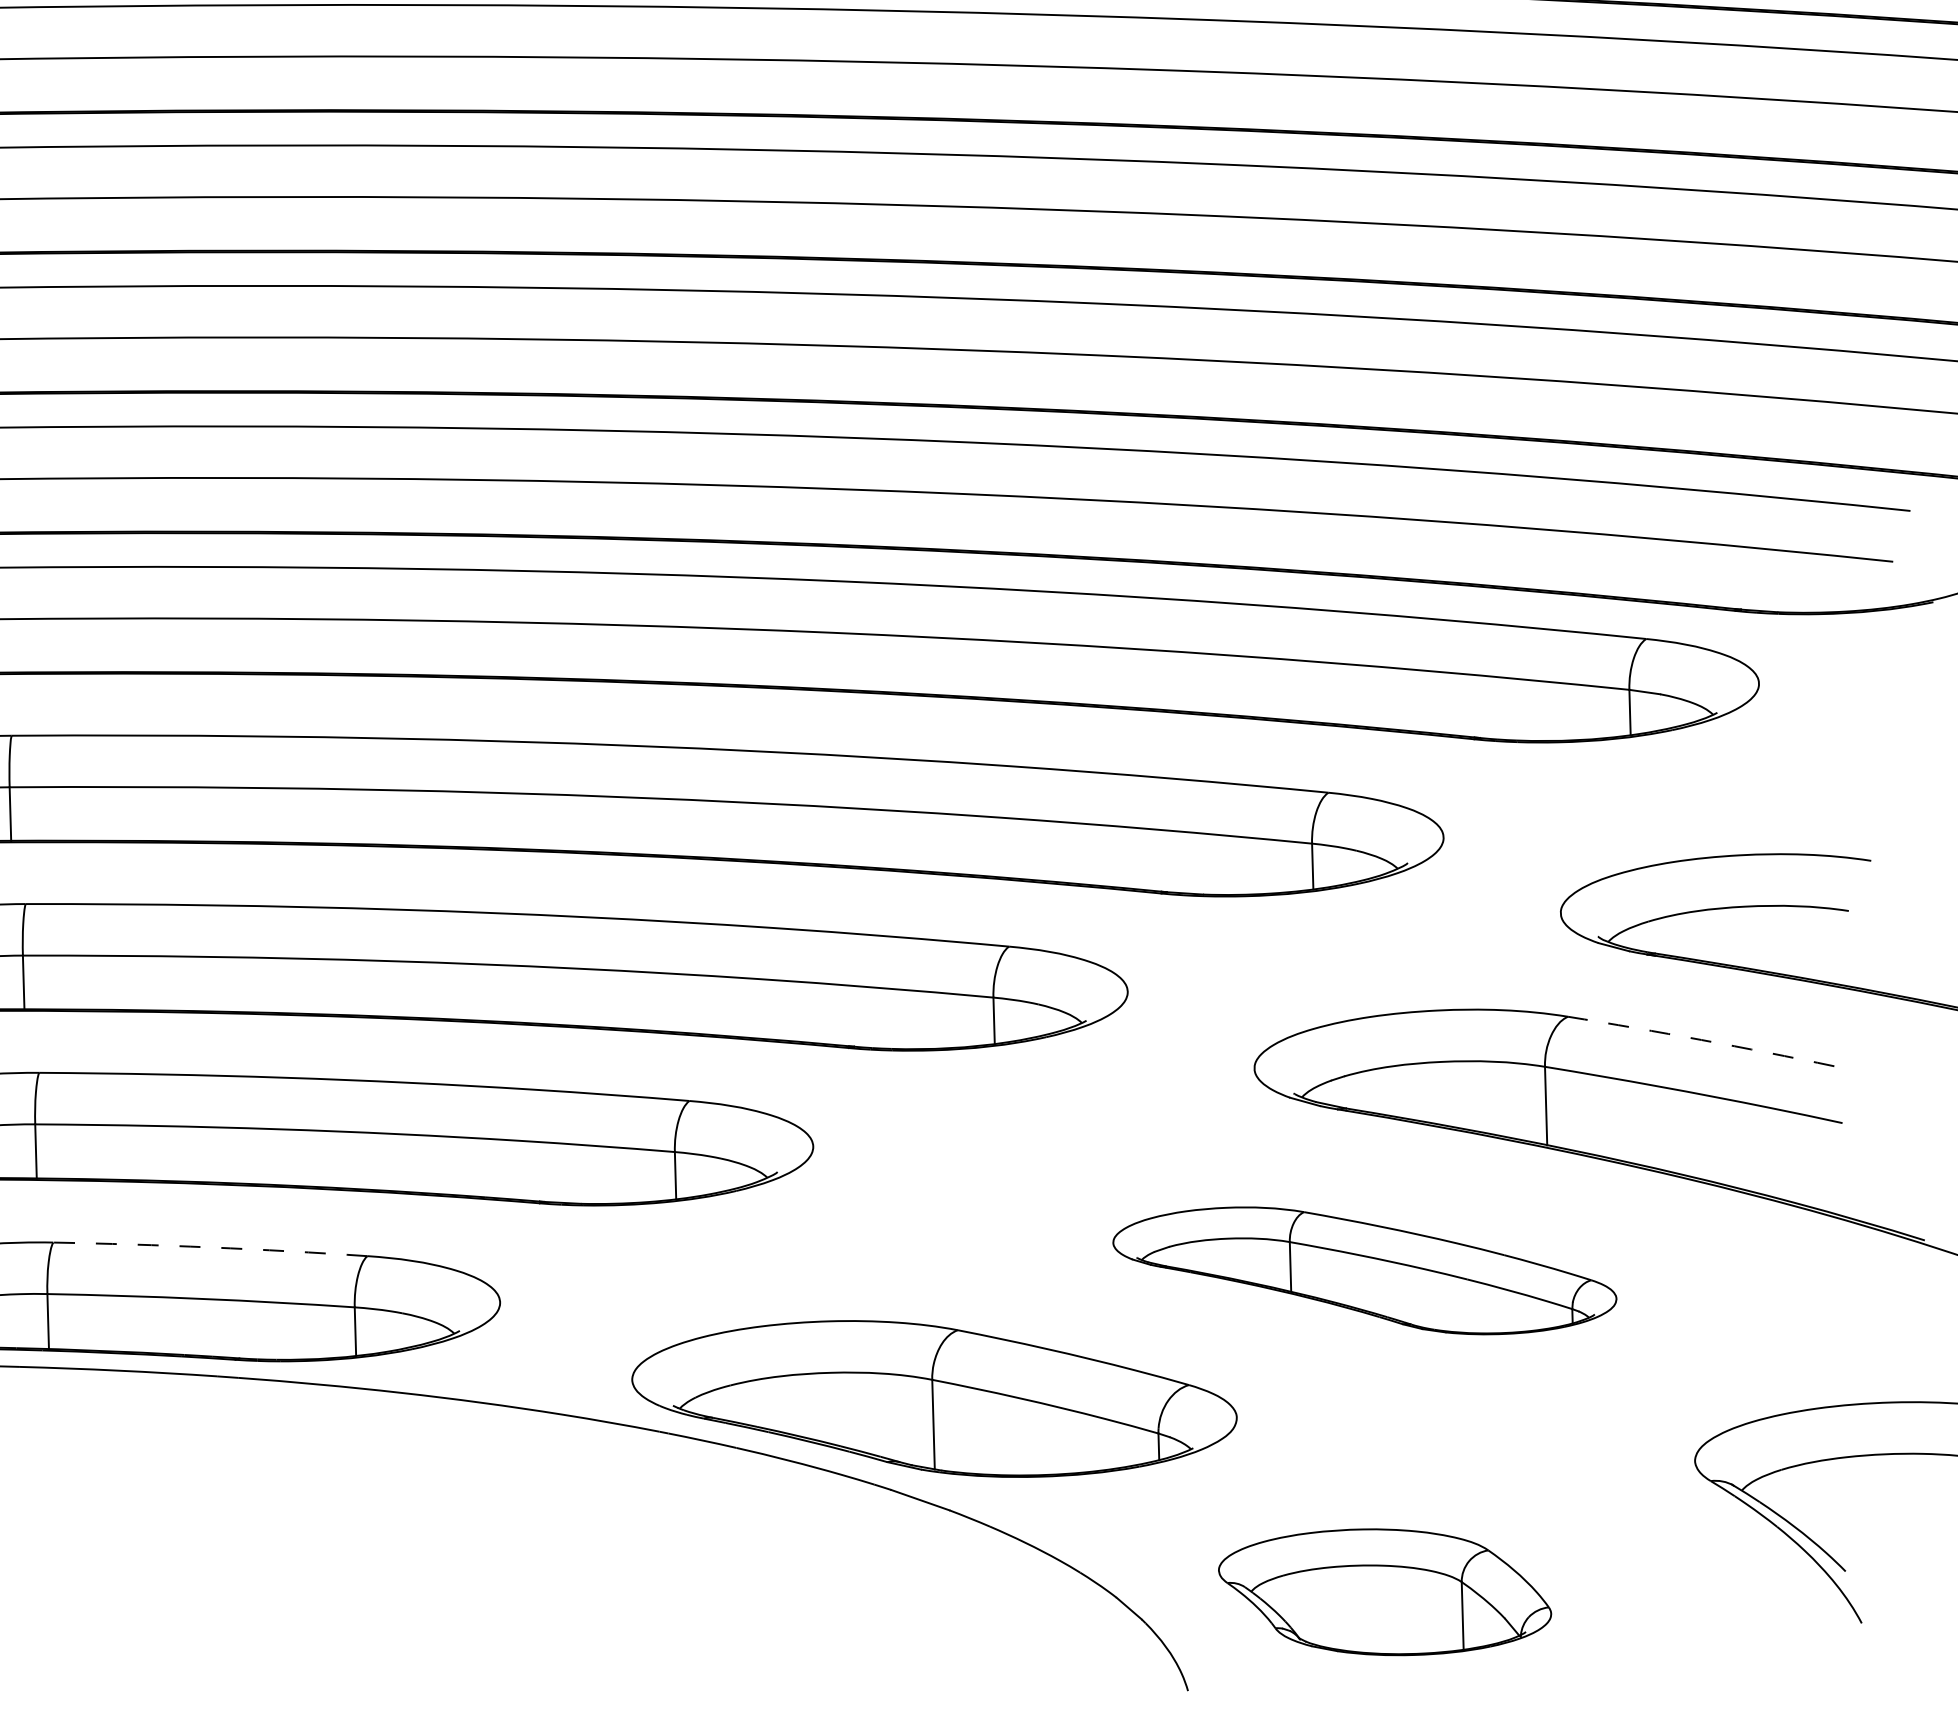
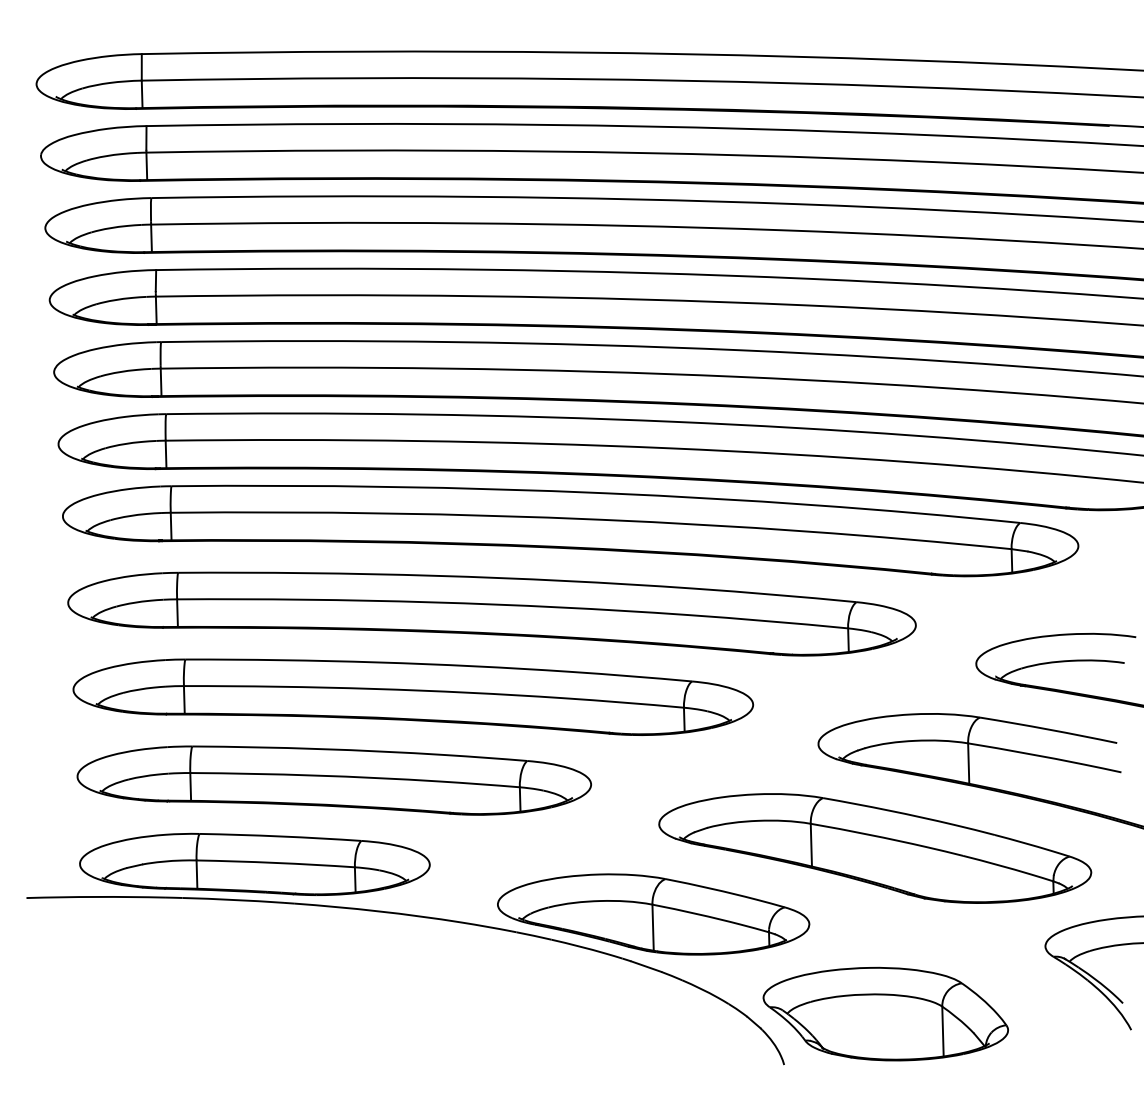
arc: (1700, 1039) -> (1048, 729), dashed -> solid
arc: (210, 1247) -> (280, 836), dashed -> solid
part: (1365, 1270) -> (875, 848), size x1.67
part: (1384, 1591) -> (885, 1013), size x1.43

